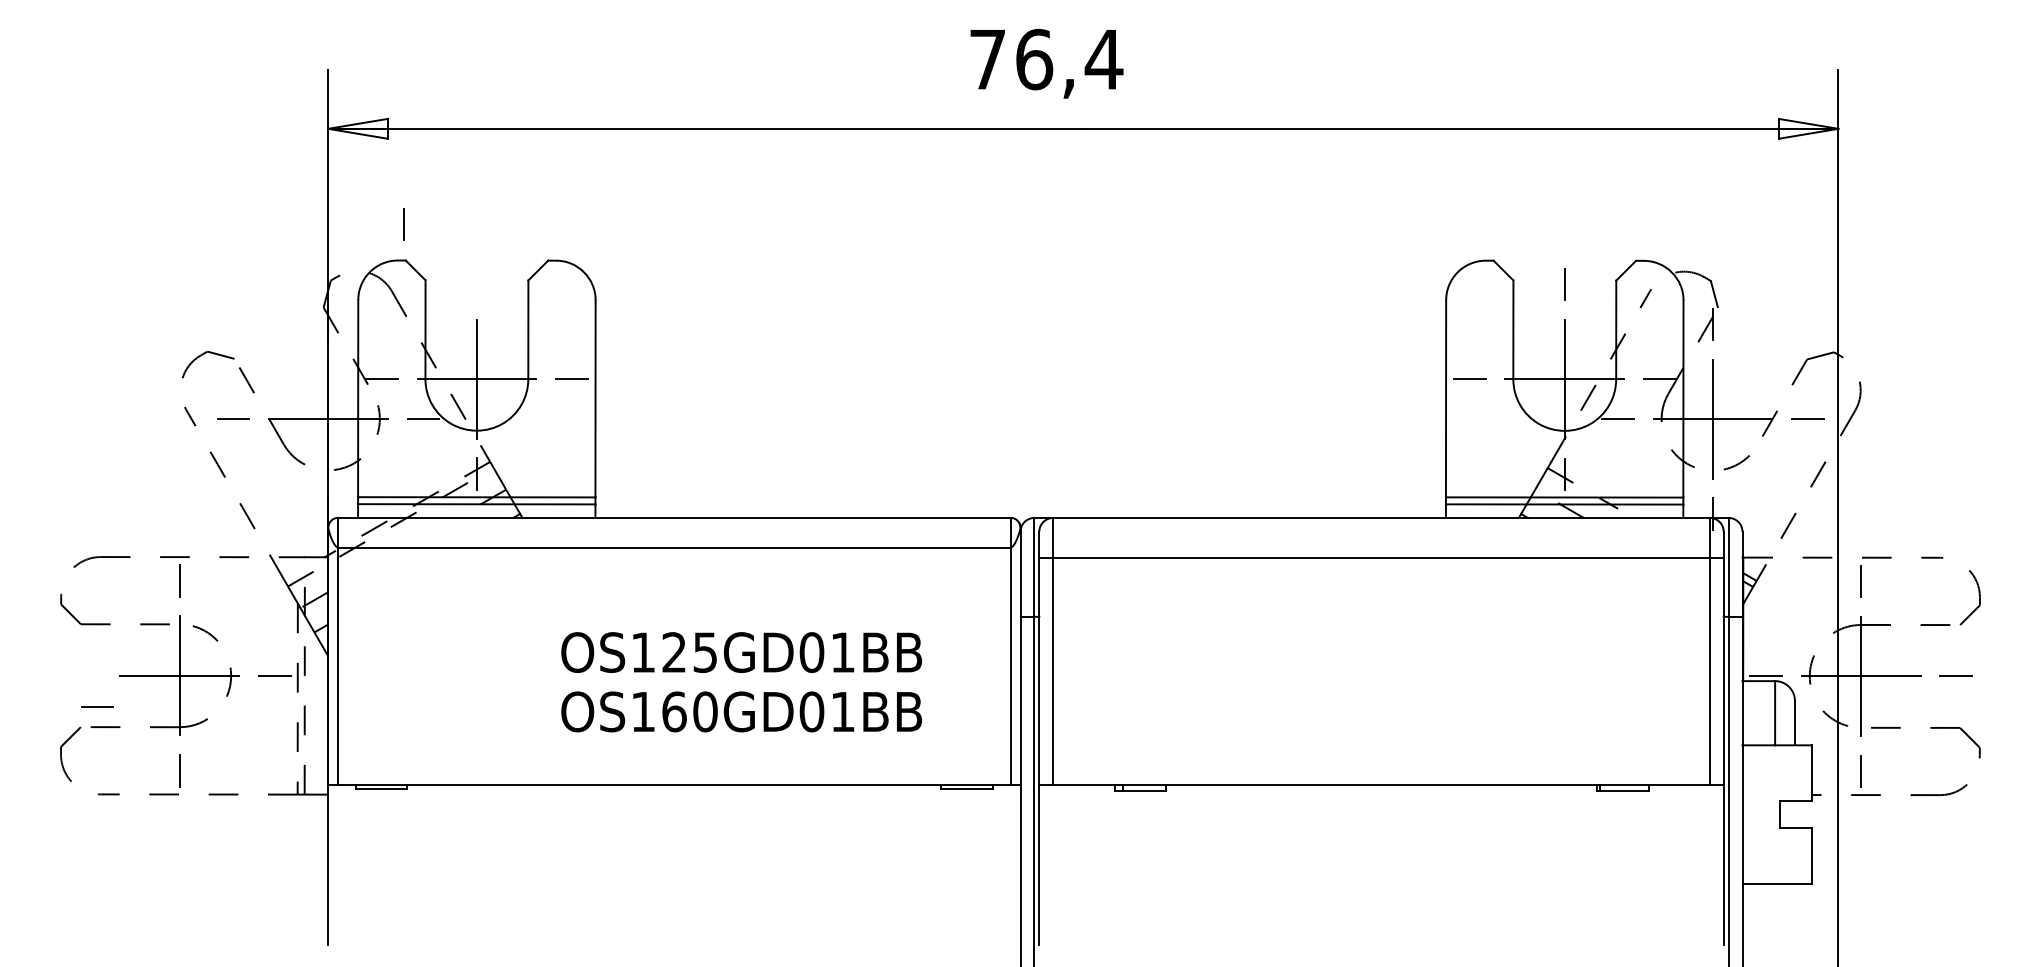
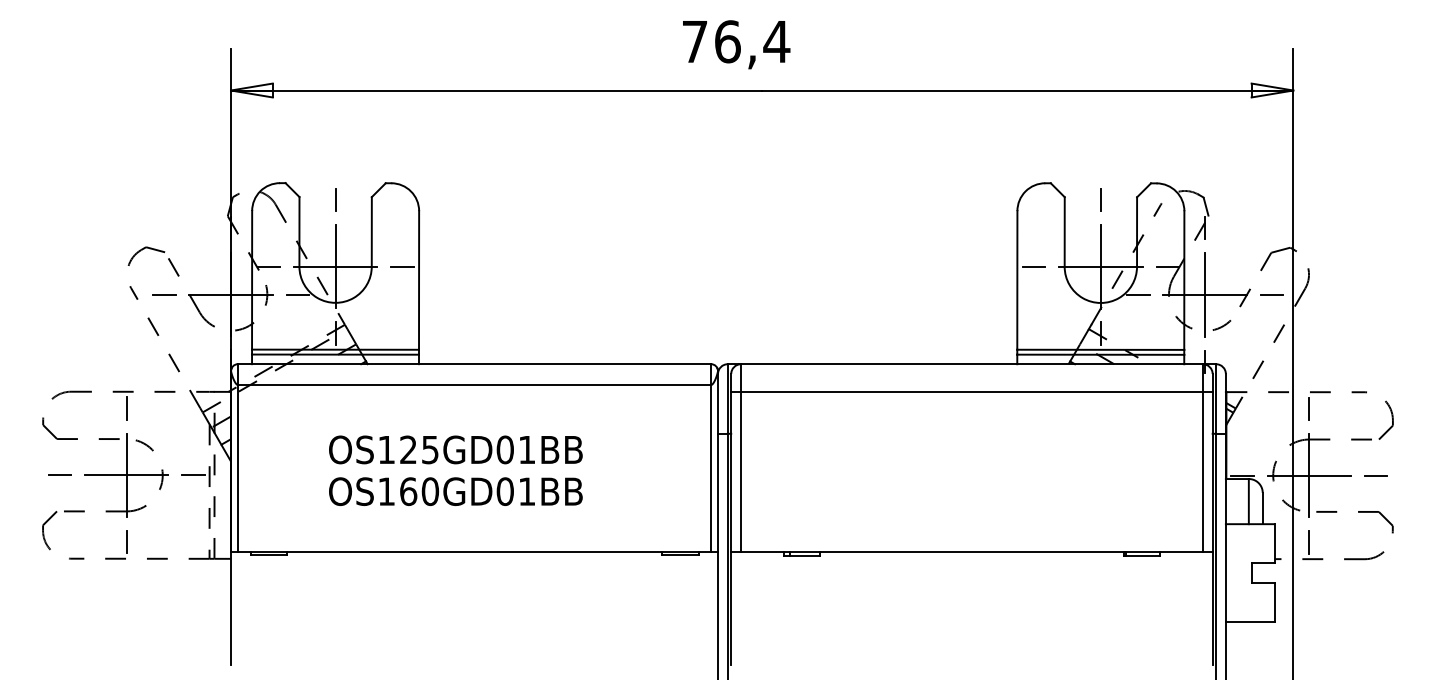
line: (404, 224) -> (335, 199), moved
text: (741, 681) -> (455, 470), moved
line: (97, 705) -> (59, 474), moved

